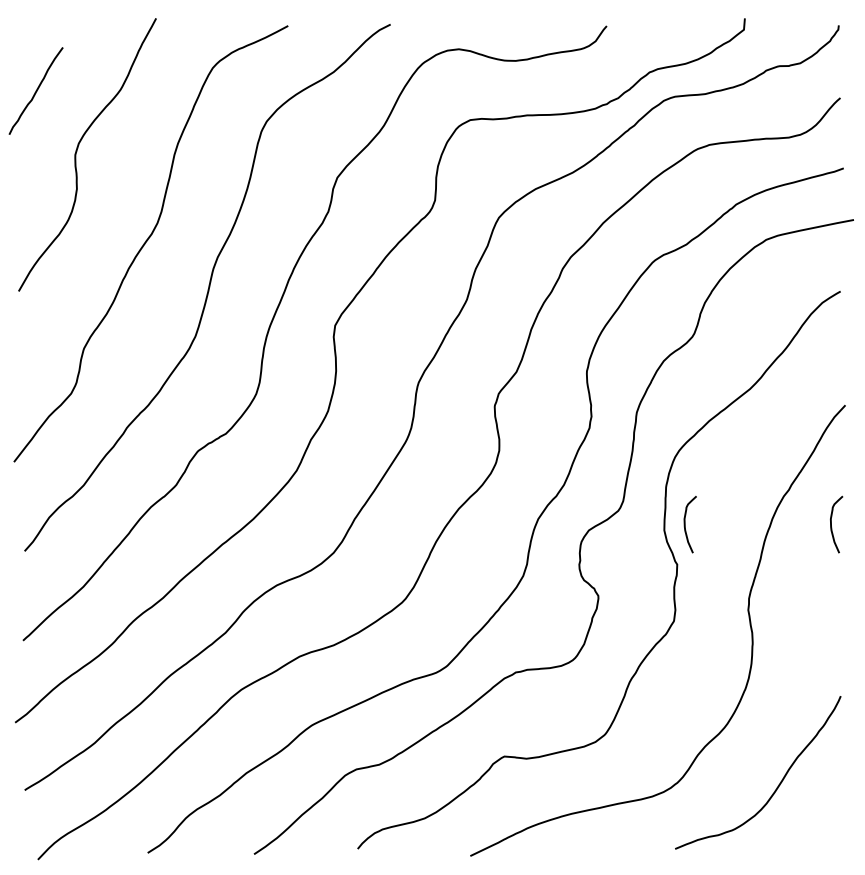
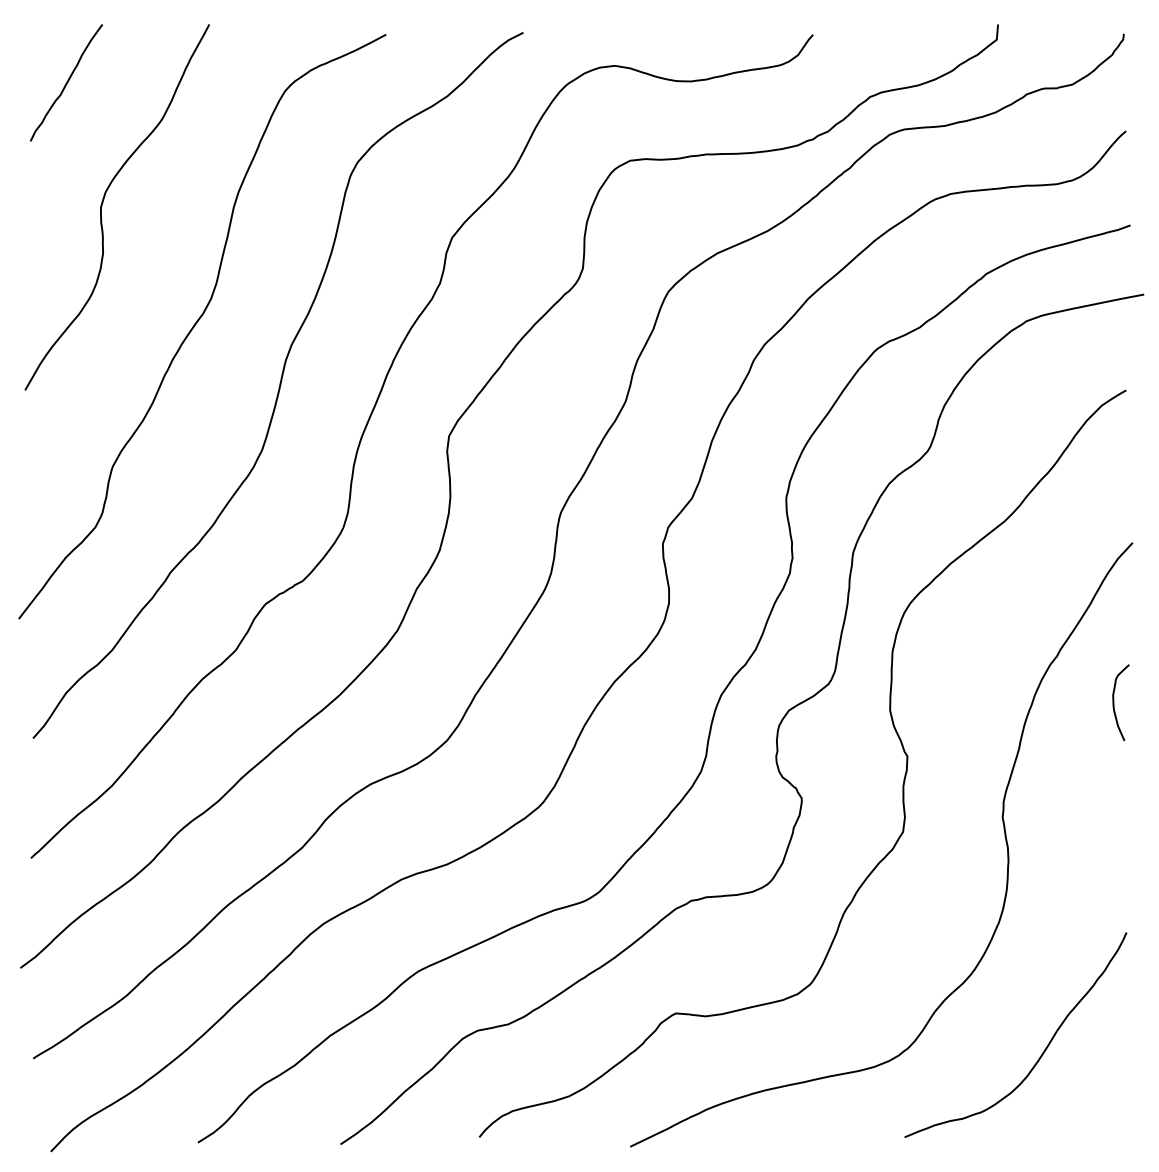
curve: (36, 90) -> (66, 82), moved
curve: (685, 524) -> (918, 702), removed

